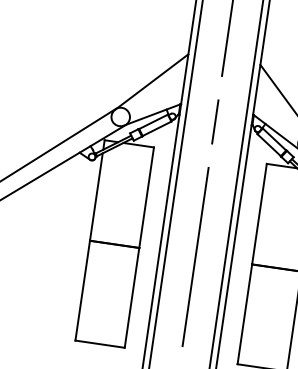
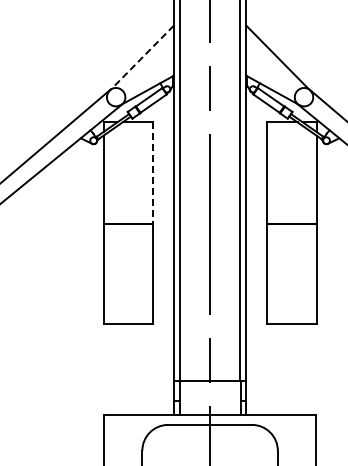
line: (151, 82) -> (141, 58), solid -> dashed
line: (146, 198) -> (153, 173), solid -> dashed

